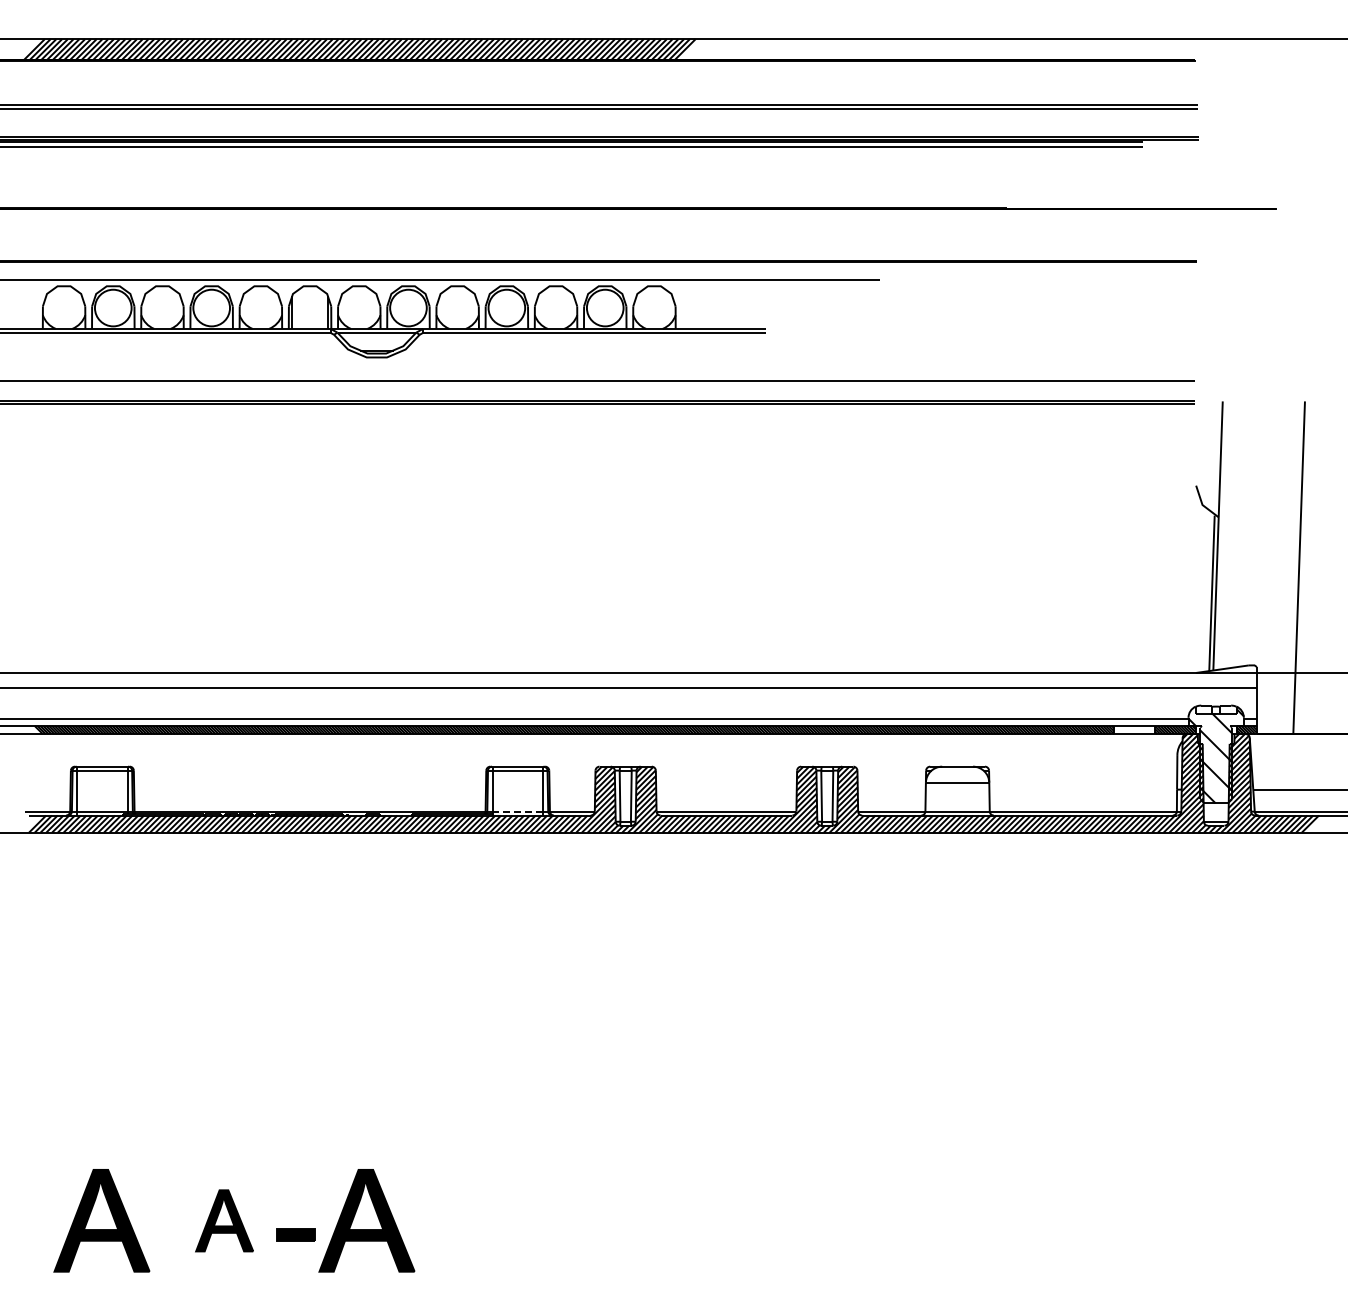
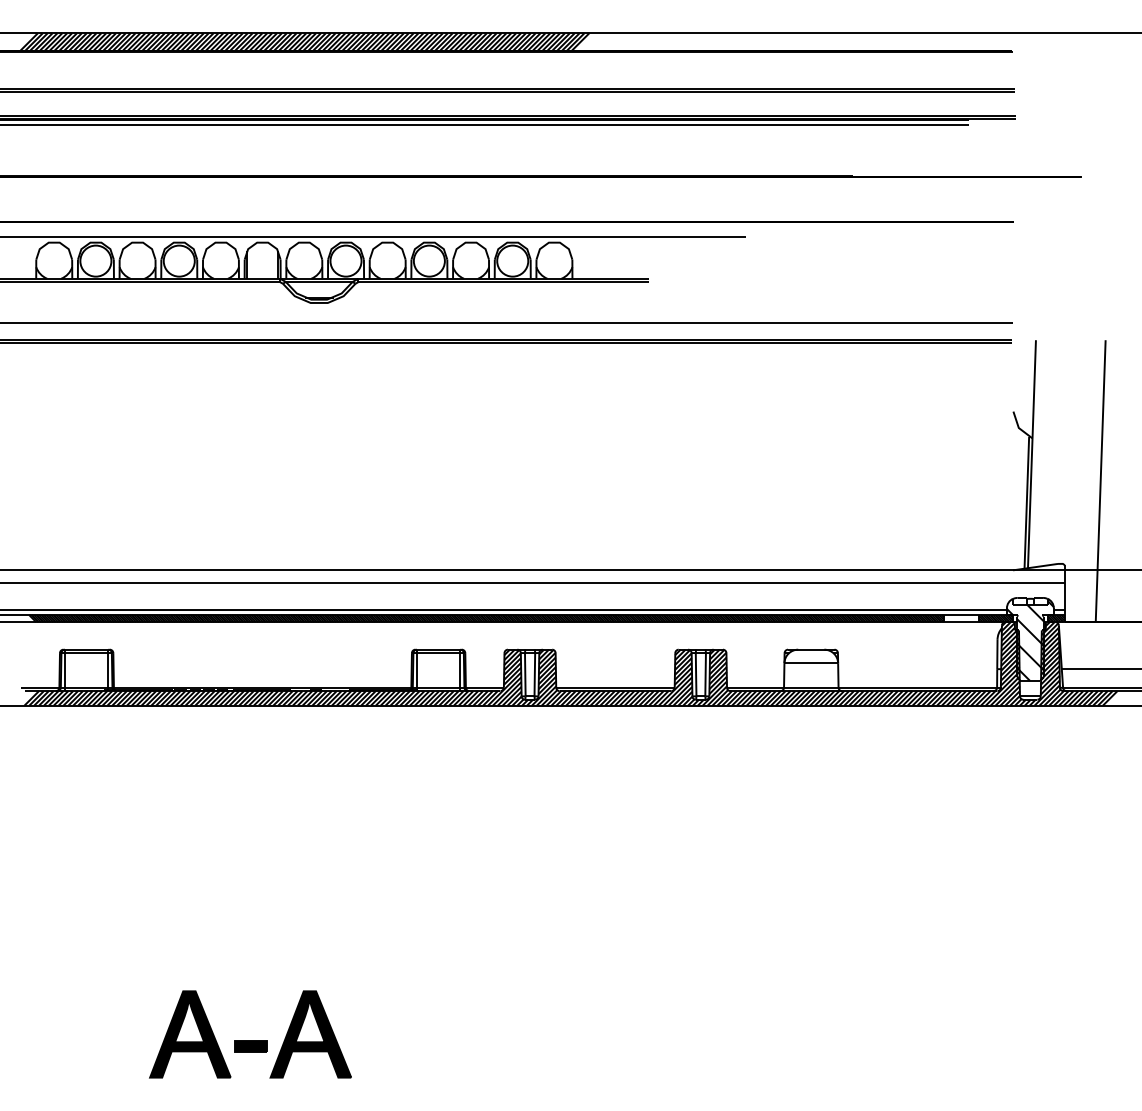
line: (517, 811) -> (438, 687), dashed -> solid
part: (101, 1220) -> (85, 1034), removed
part: (224, 1220) -> (190, 1034), size x1.67

